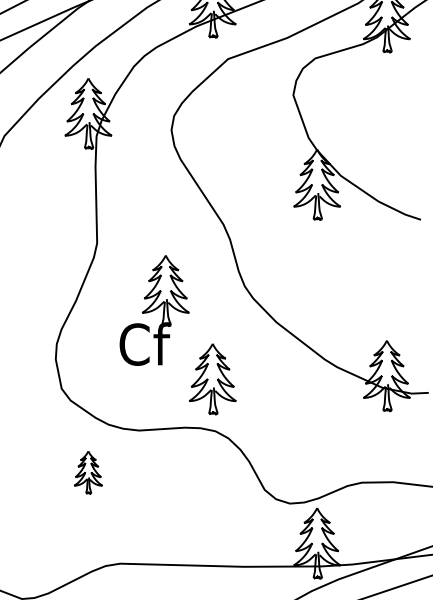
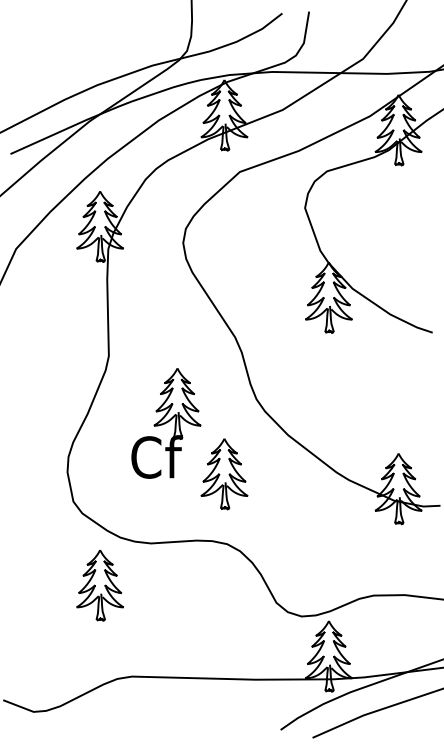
part: (212, 379) -> (224, 474), moved
part: (87, 472) -> (99, 585), size x1.67

